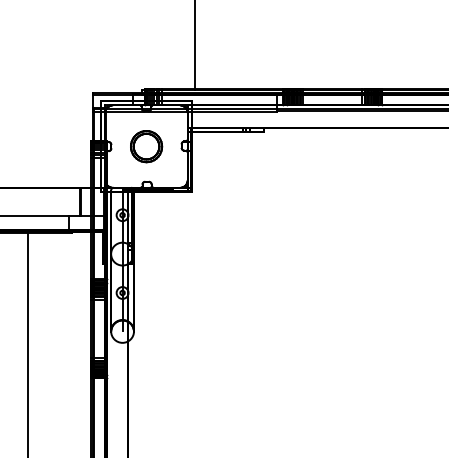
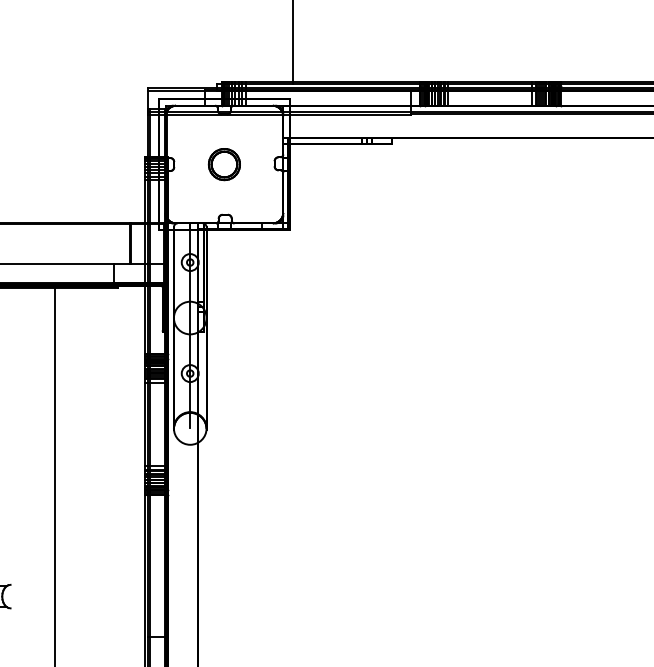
part: (146, 146) -> (224, 164), size x0.7
fill: (147, 189) -> (226, 226), removed

